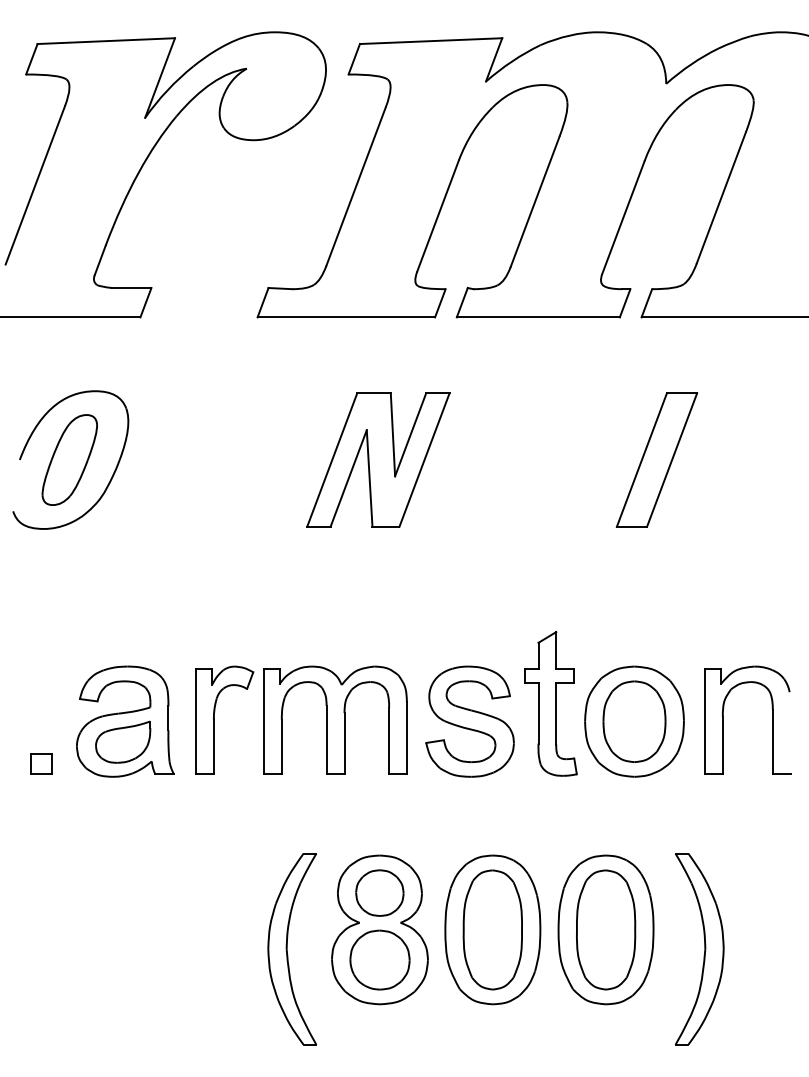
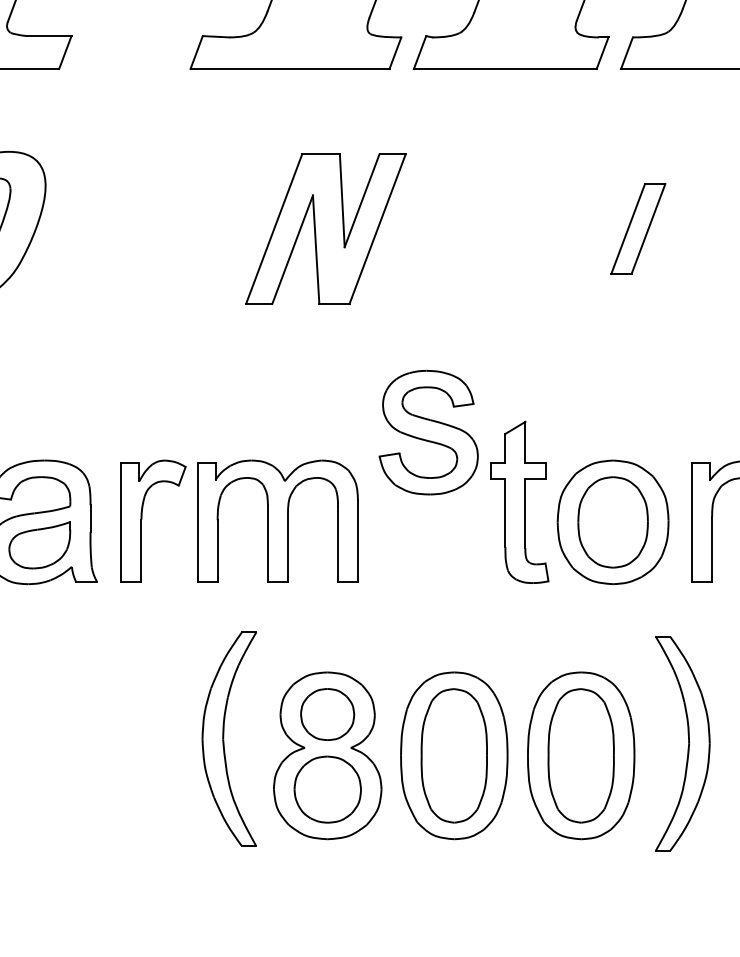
part: (656, 459) -> (637, 228), size x0.6
part: (469, 721) -> (428, 432), moved
part: (291, 949) -> (228, 739), moved
part: (699, 949) -> (682, 744), moved

